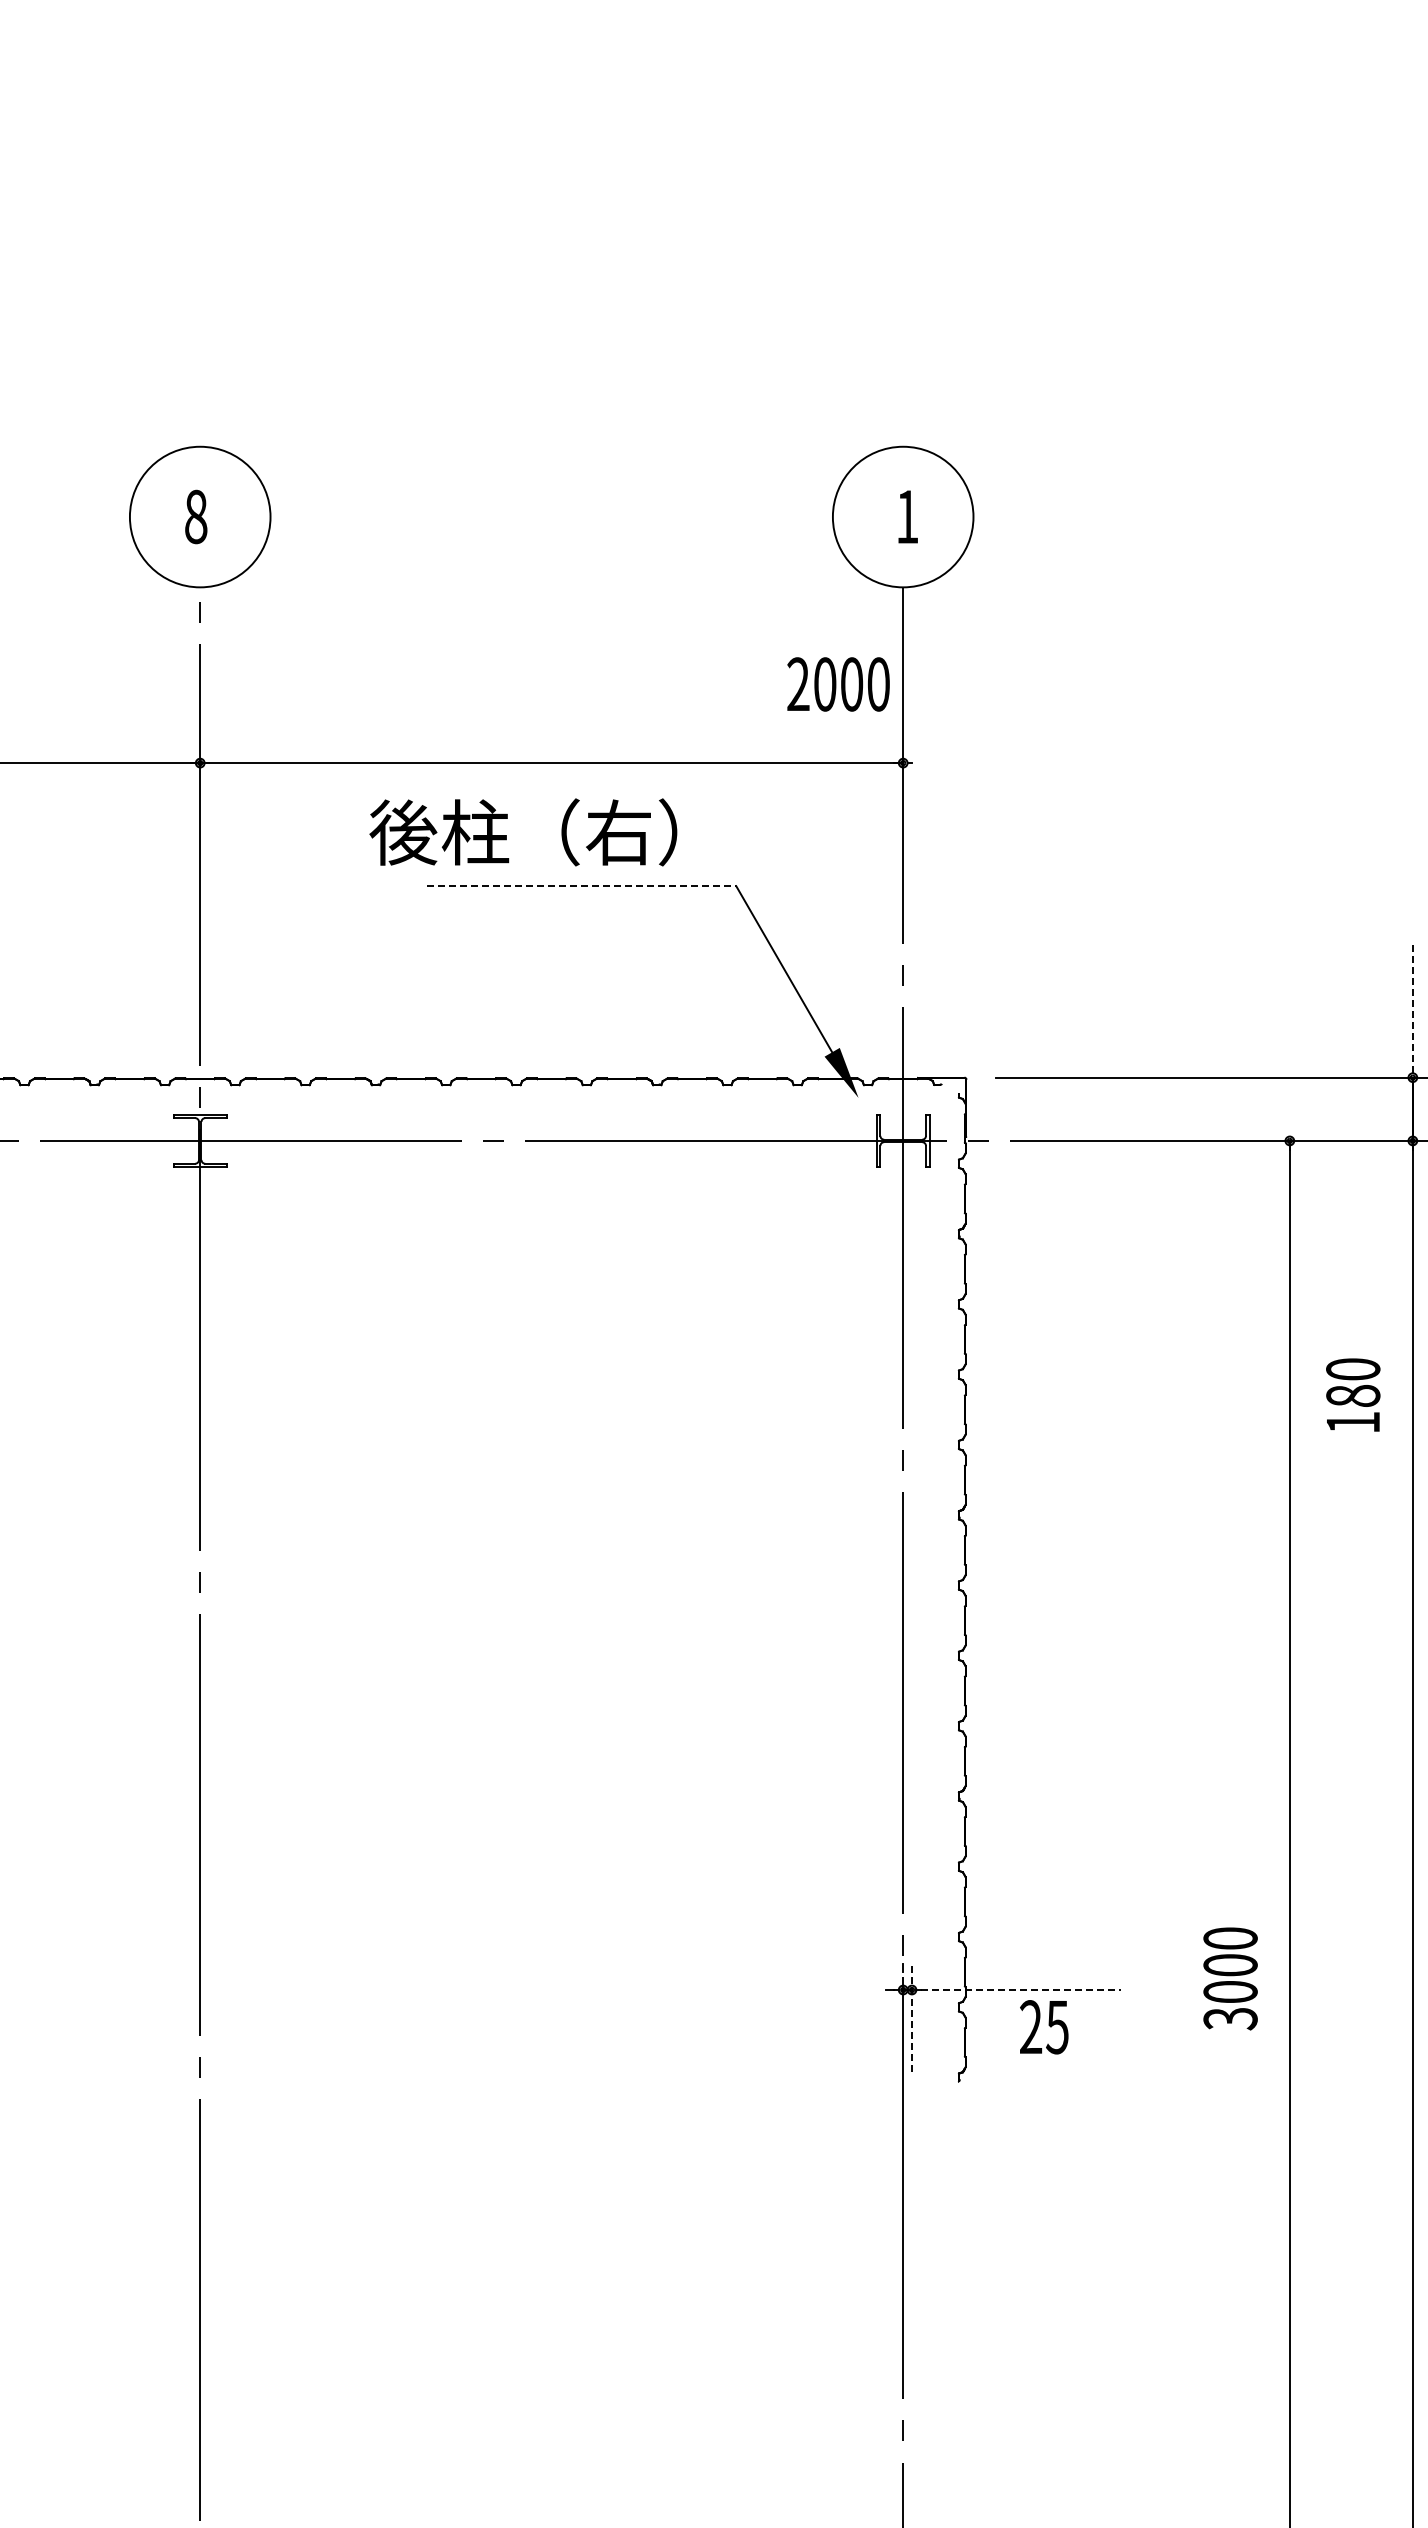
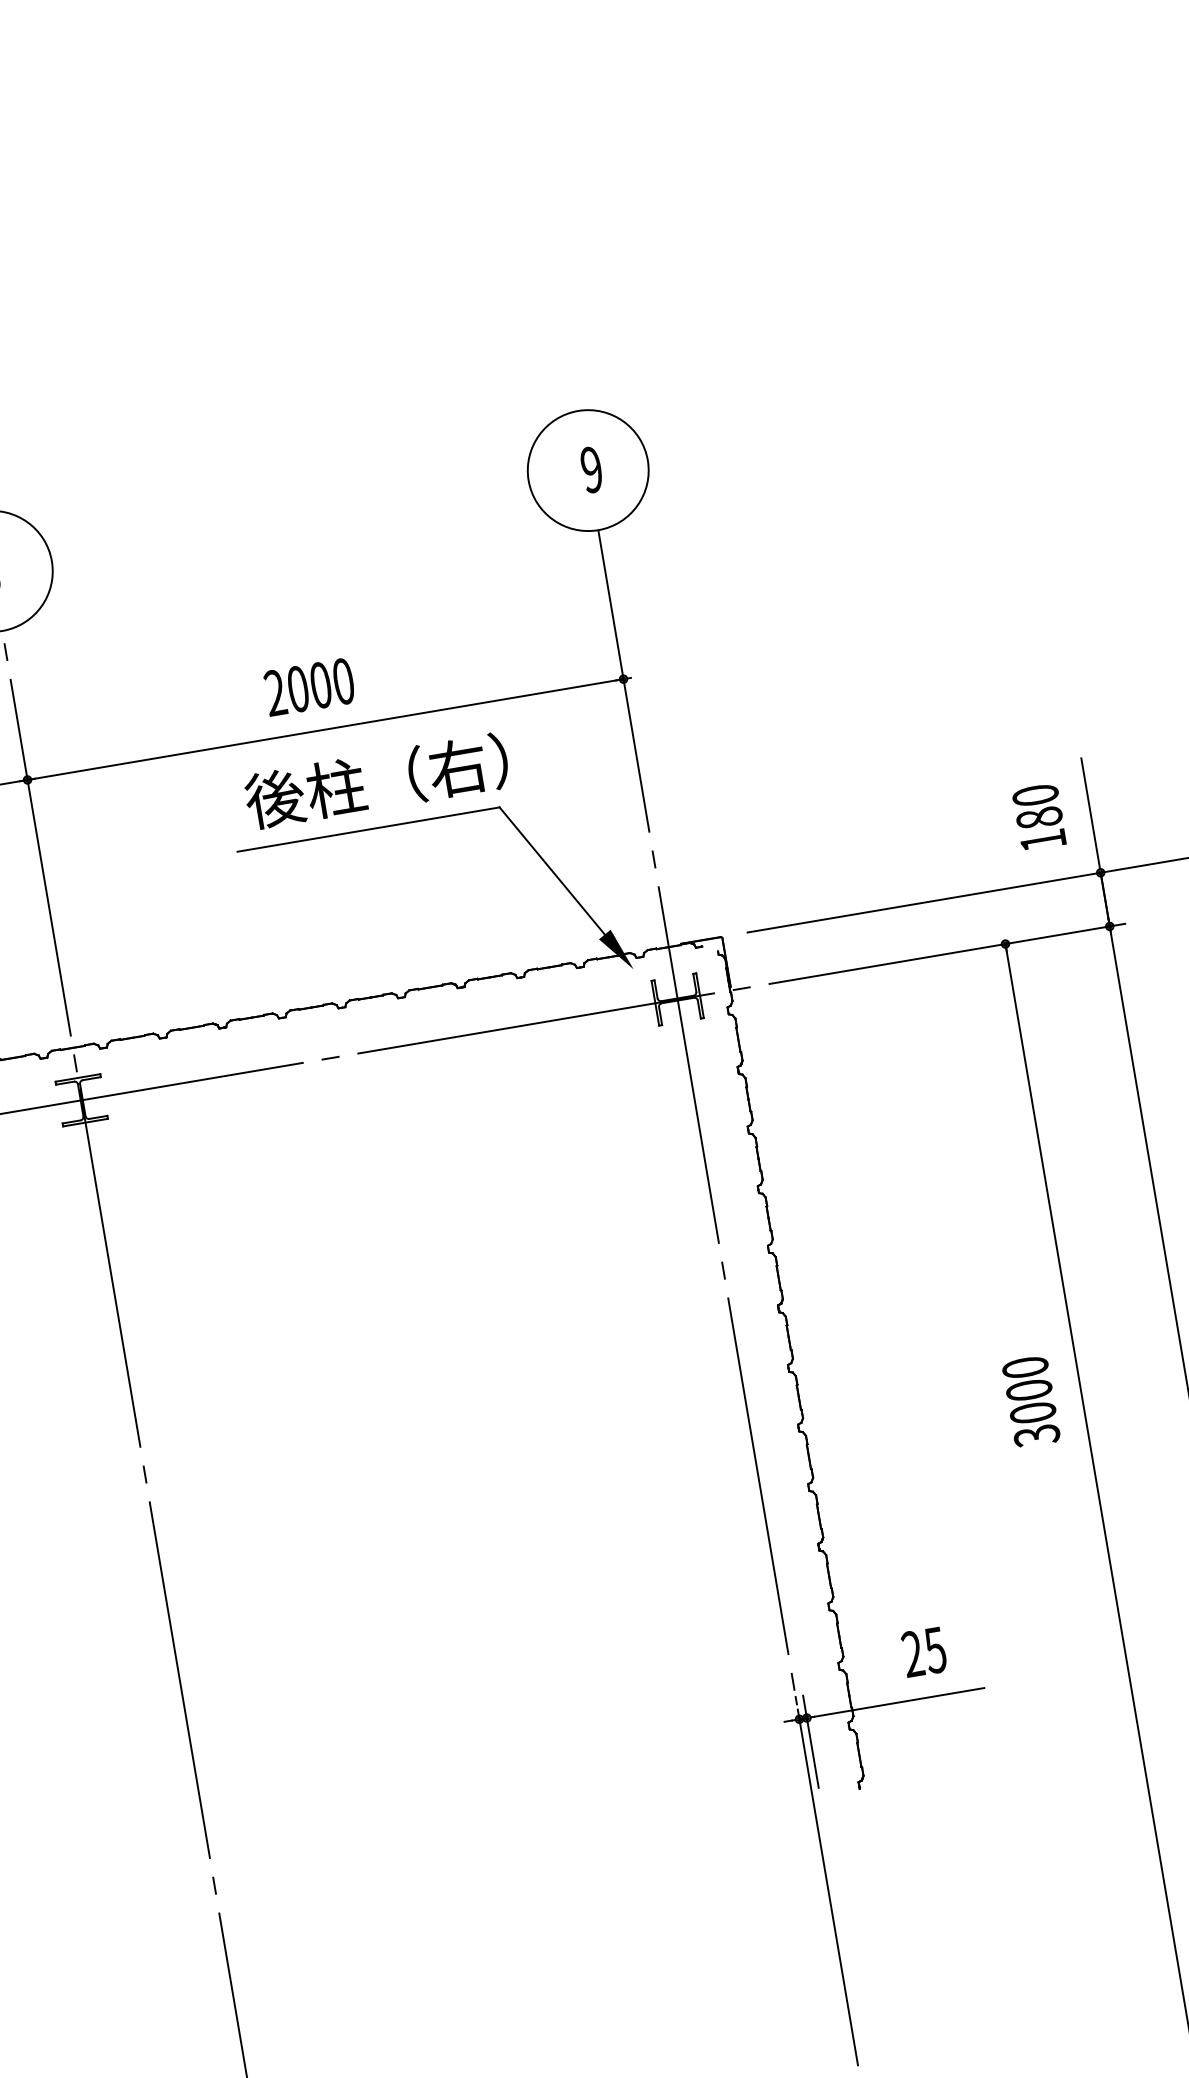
text: (907, 516) -> (591, 469), 1 -> 9
text: (838, 684) -> (309, 687), moved
text: (523, 832) -> (376, 781), moved
line: (581, 886) -> (368, 829), dashed -> solid
line: (1412, 1007) -> (1090, 813), dashed -> solid
text: (1353, 1394) -> (1039, 816), moved
text: (1230, 1978) -> (1031, 1401), moved
line: (1021, 1990) -> (899, 1702), dashed -> solid
line: (911, 2017) -> (810, 1741), dashed -> solid
text: (1044, 2027) -> (924, 1652), moved

